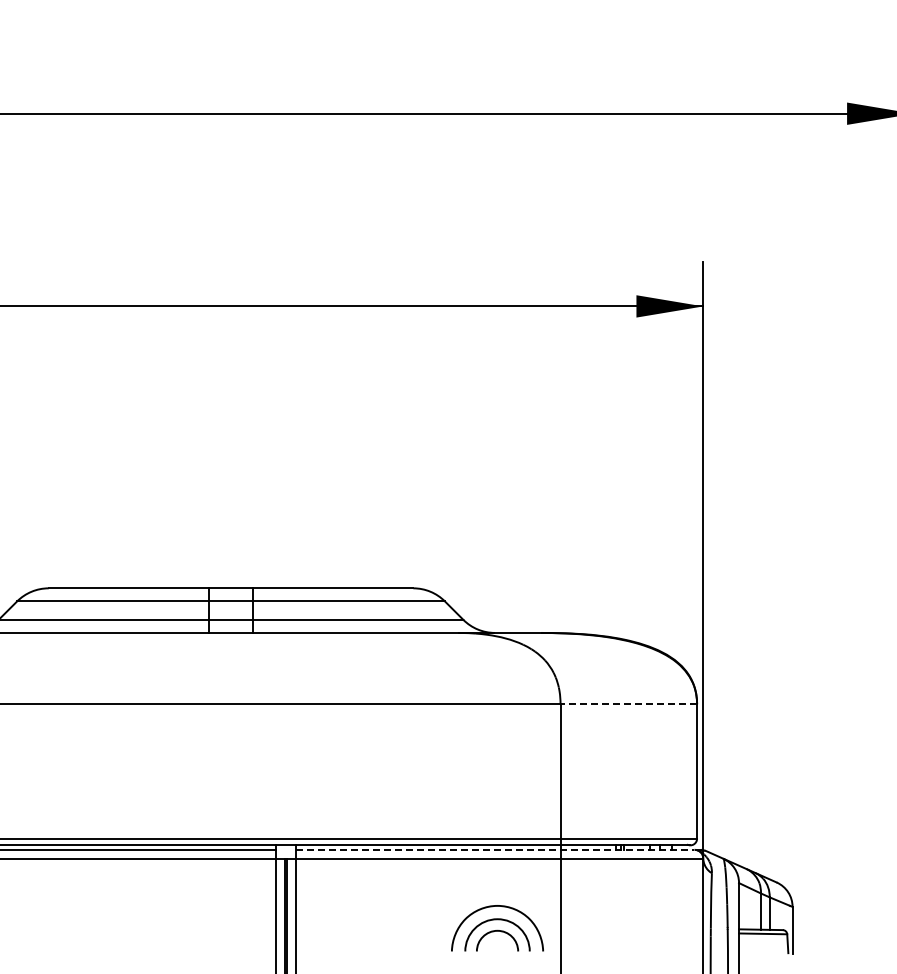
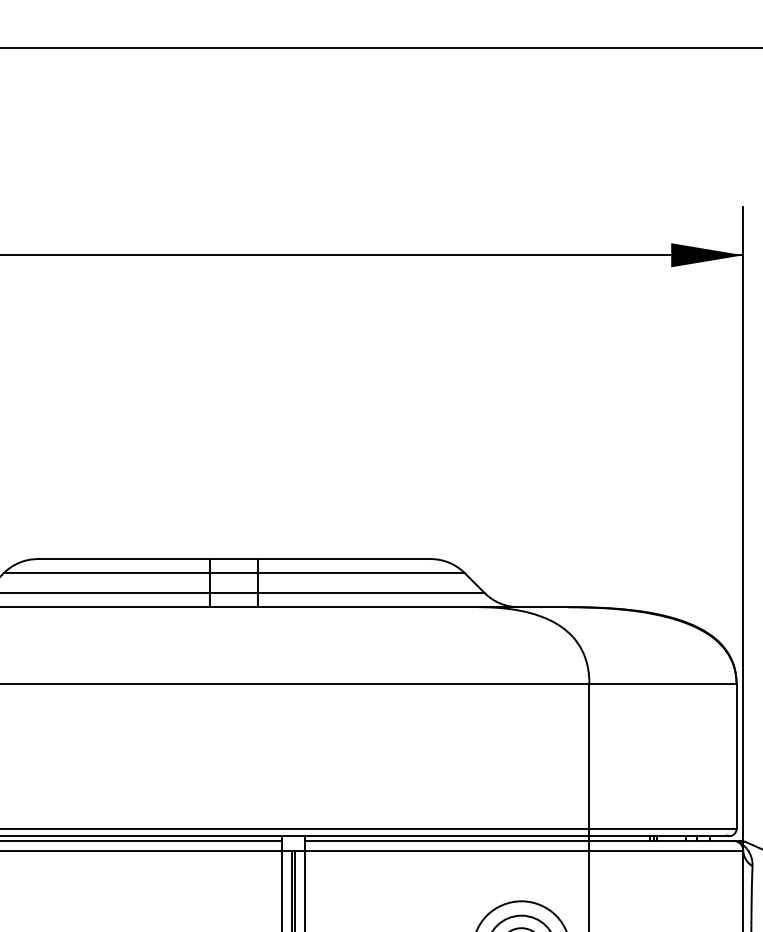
line: (628, 704) -> (662, 684), dashed -> solid
line: (495, 849) -> (519, 840), dashed -> solid

